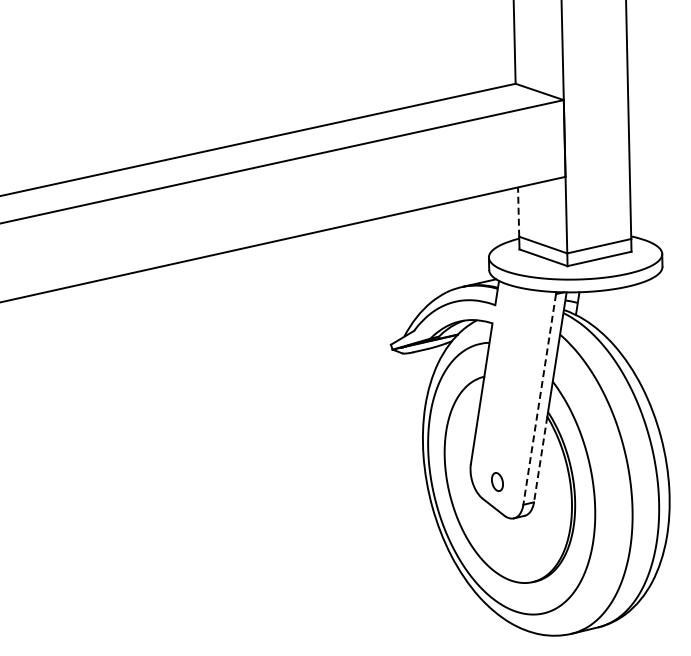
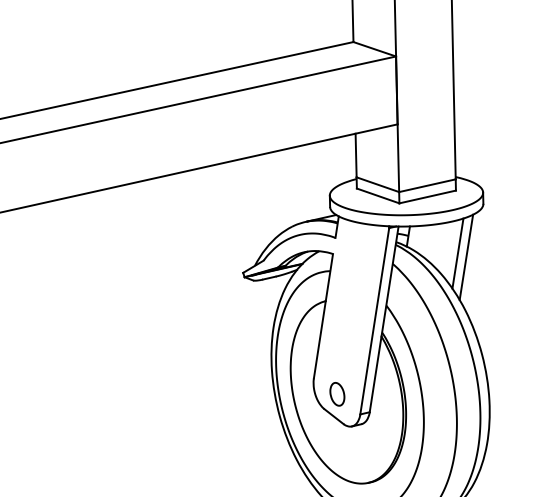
line: (518, 212) -> (356, 155), dashed -> solid
line: (633, 322) -> (457, 253), added
line: (642, 327) -> (465, 257), added
line: (539, 399) -> (374, 321), dashed -> solid
line: (540, 460) -> (375, 375), dashed -> solid
part: (497, 481) -> (337, 393), size x1.43

